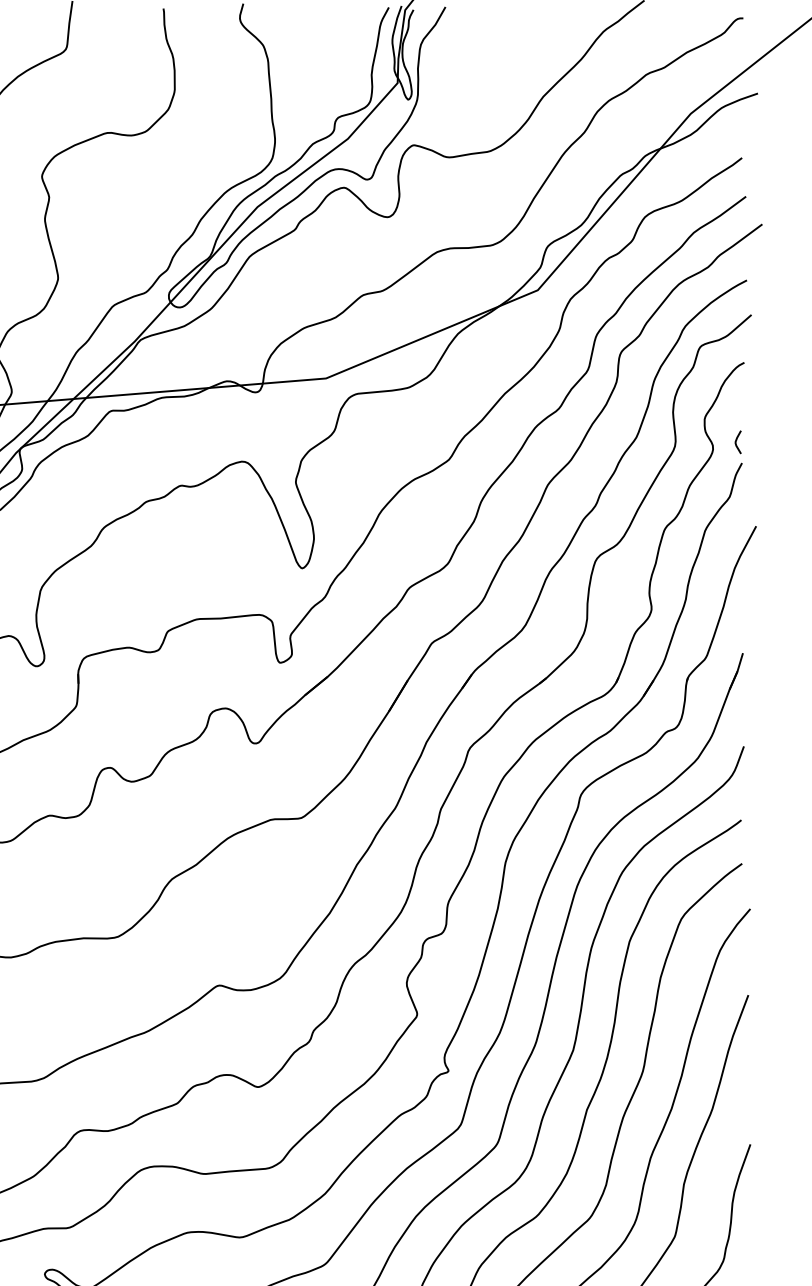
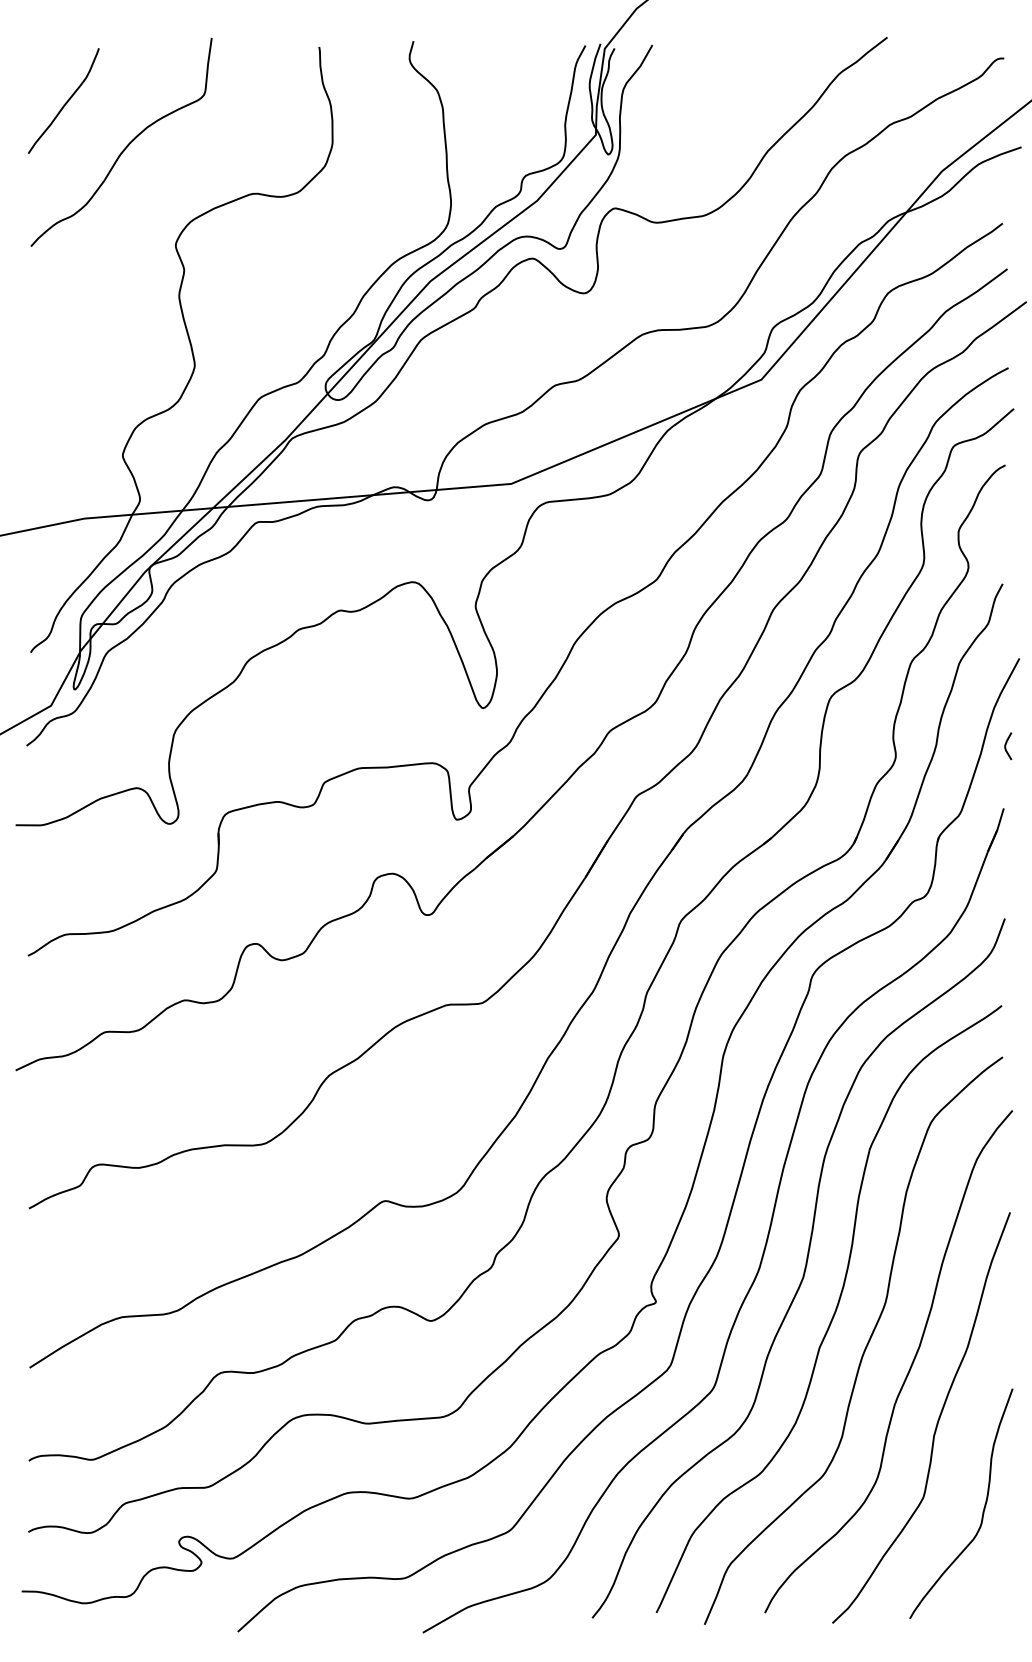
curve: (736, 441) -> (1006, 745), moved

